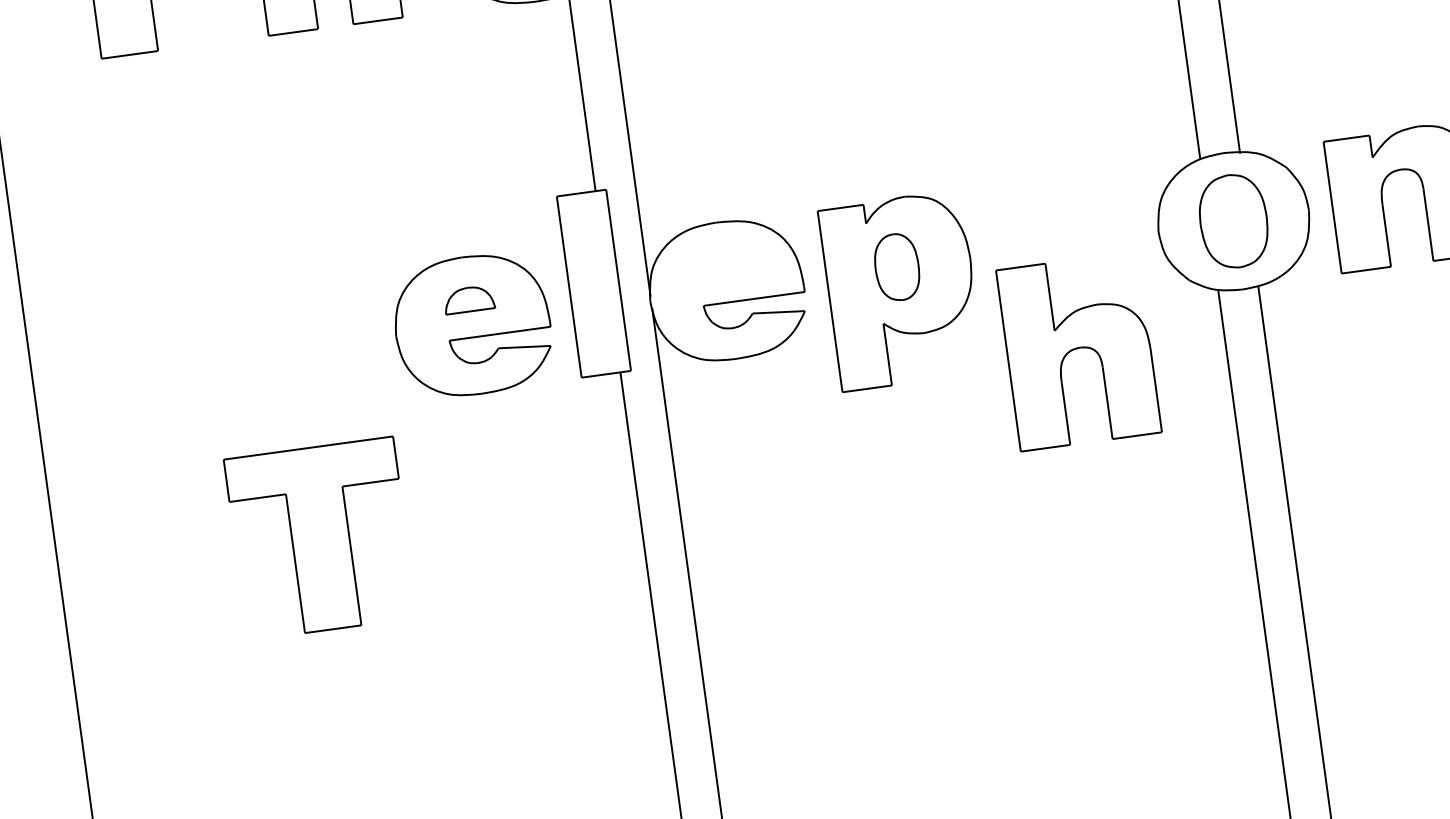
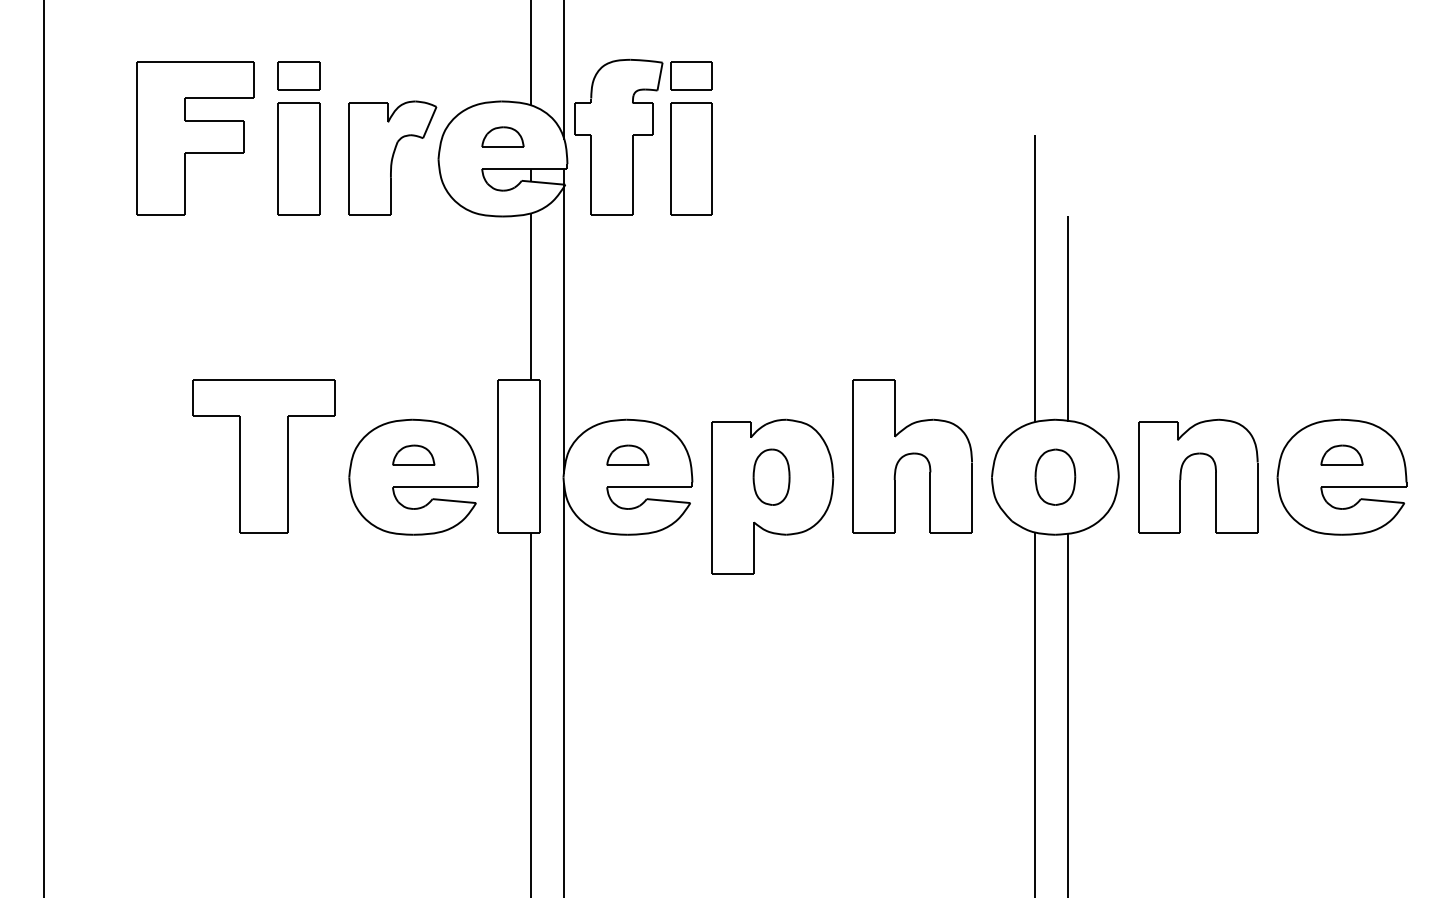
part: (1233, 220) -> (1055, 476), size x0.71
part: (722, 263) -> (627, 454), added
part: (1078, 351) -> (912, 456), moved
part: (320, 538) -> (263, 456), moved

